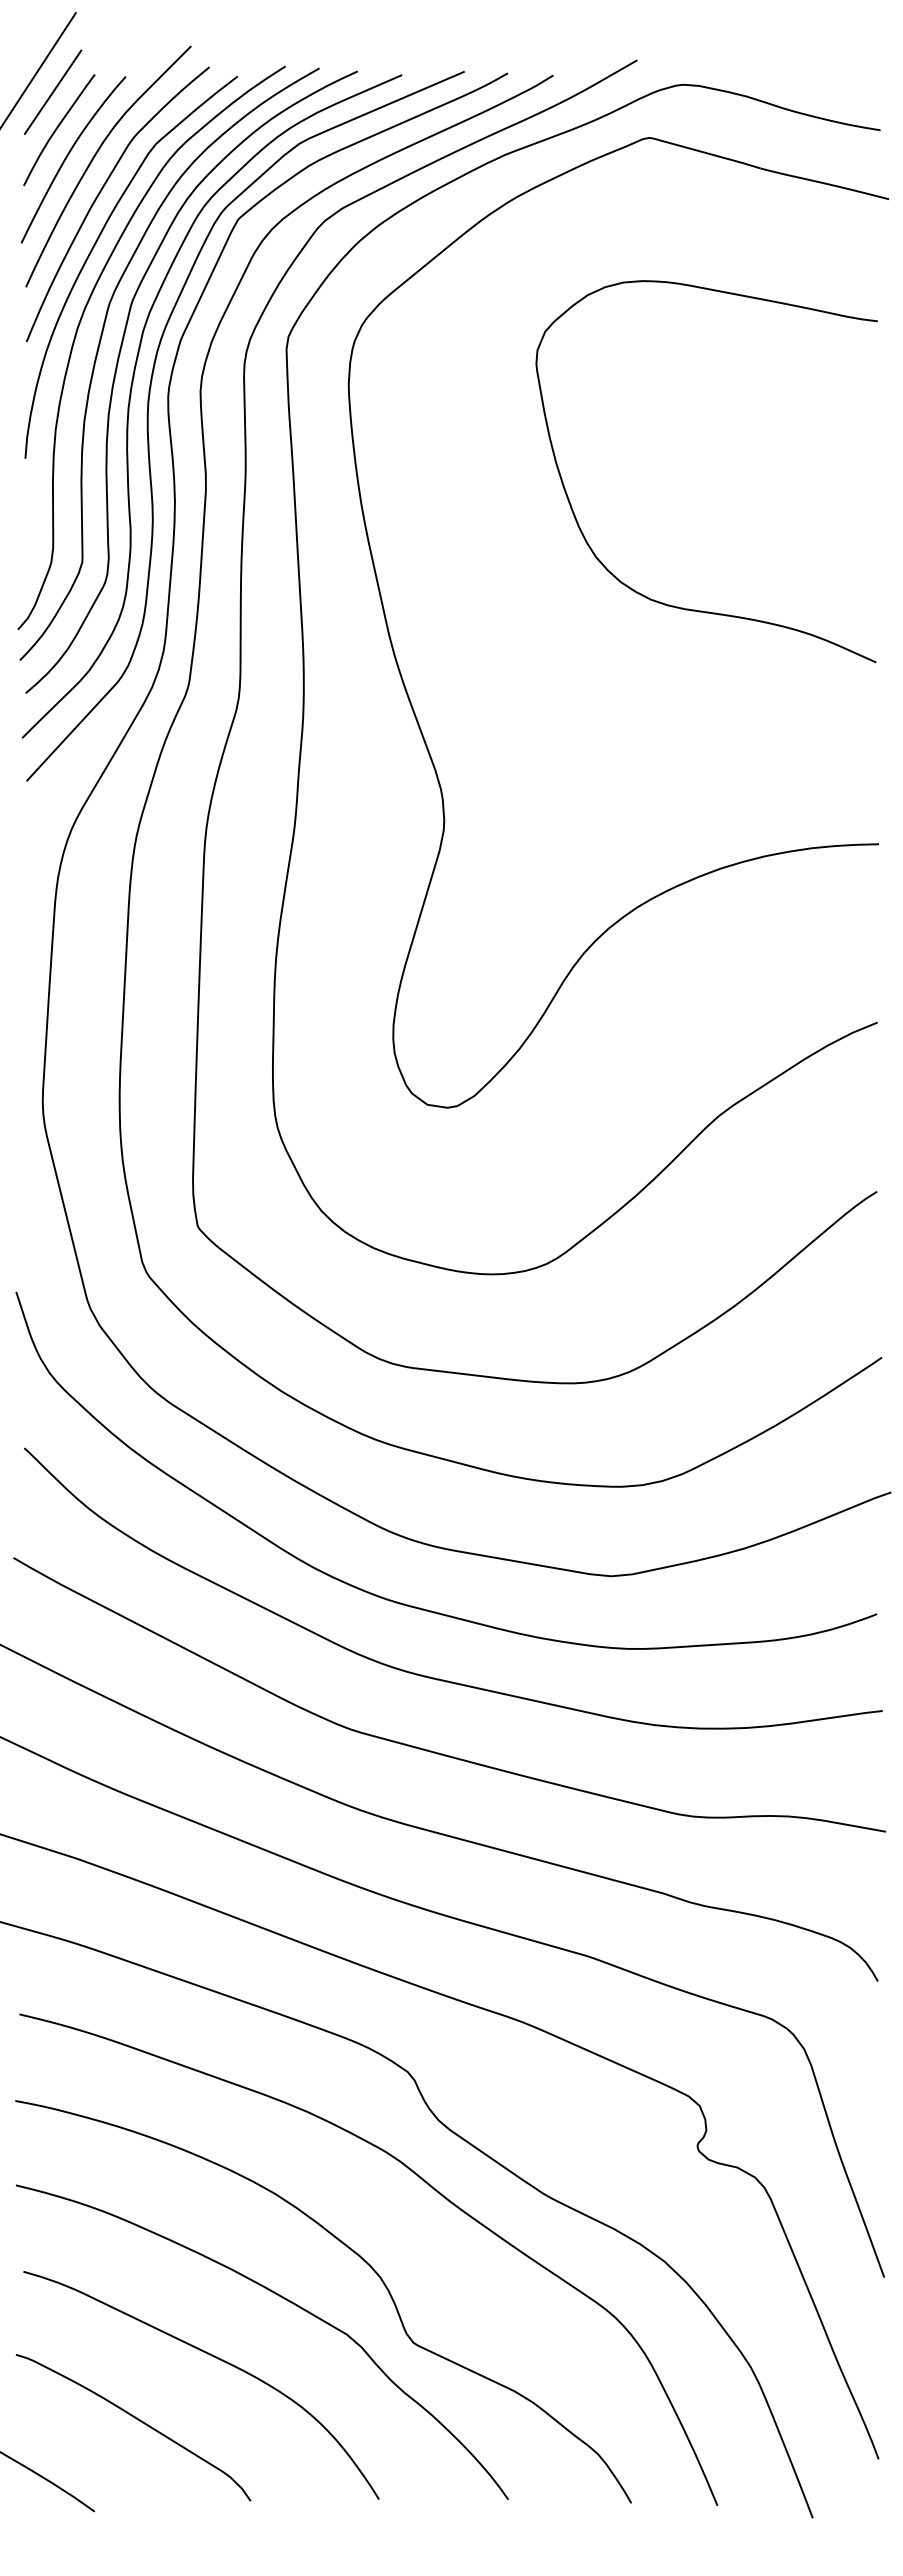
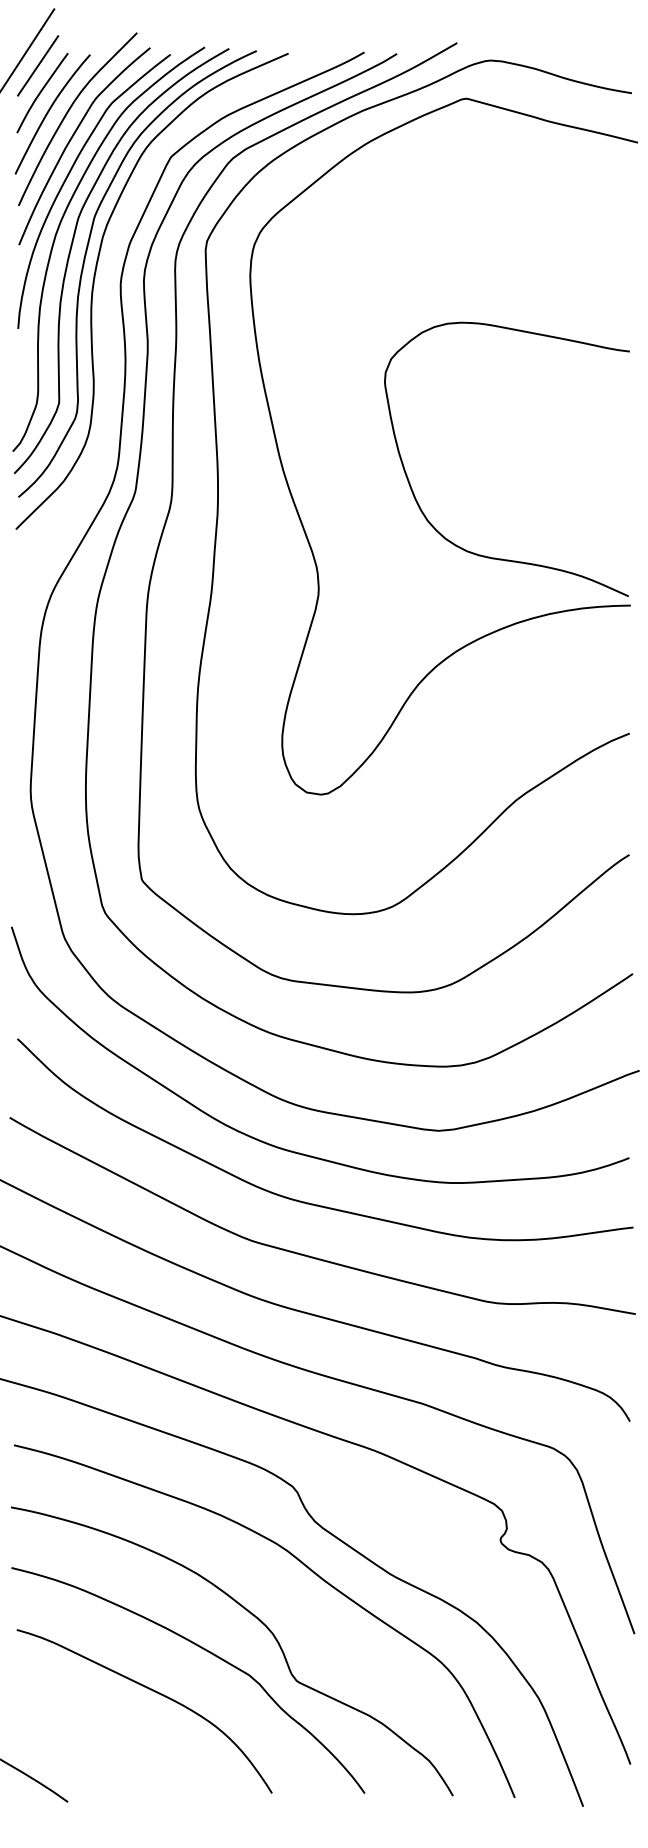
curve: (149, 439) -> (107, 315), removed
curve: (583, 533) -> (418, 503), moved
curve: (139, 2421) -> (100, 1737), removed

